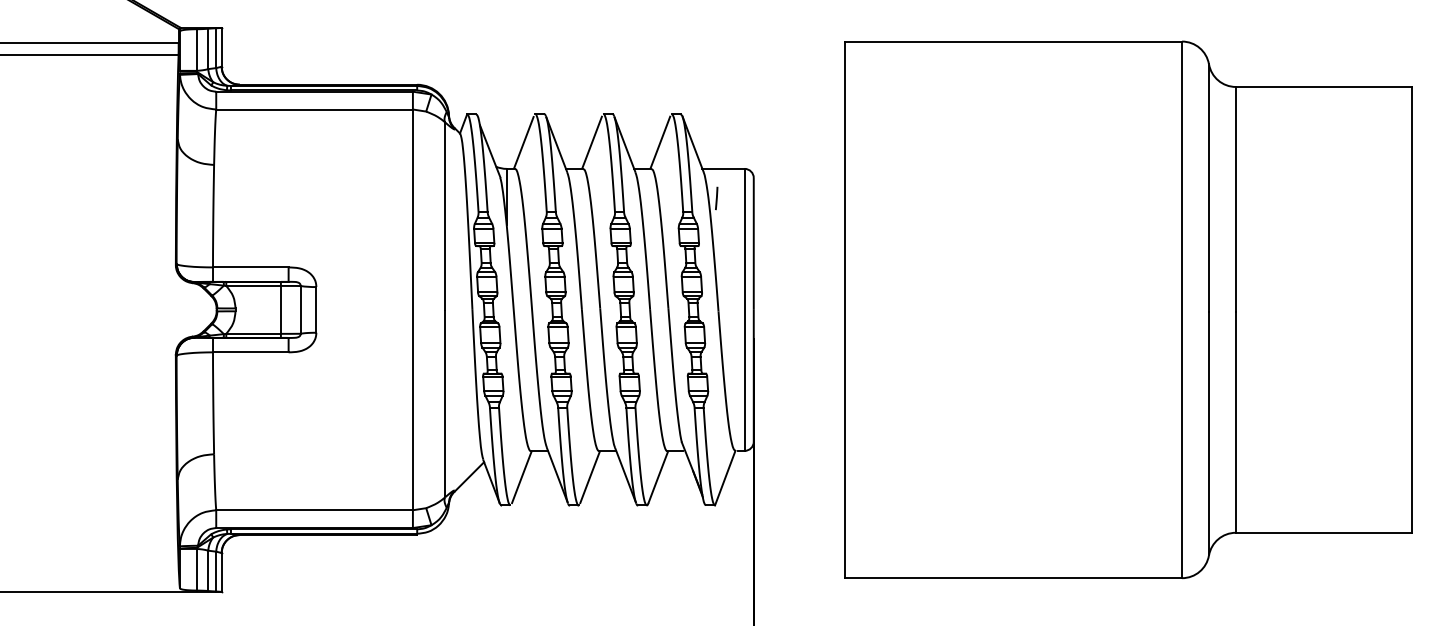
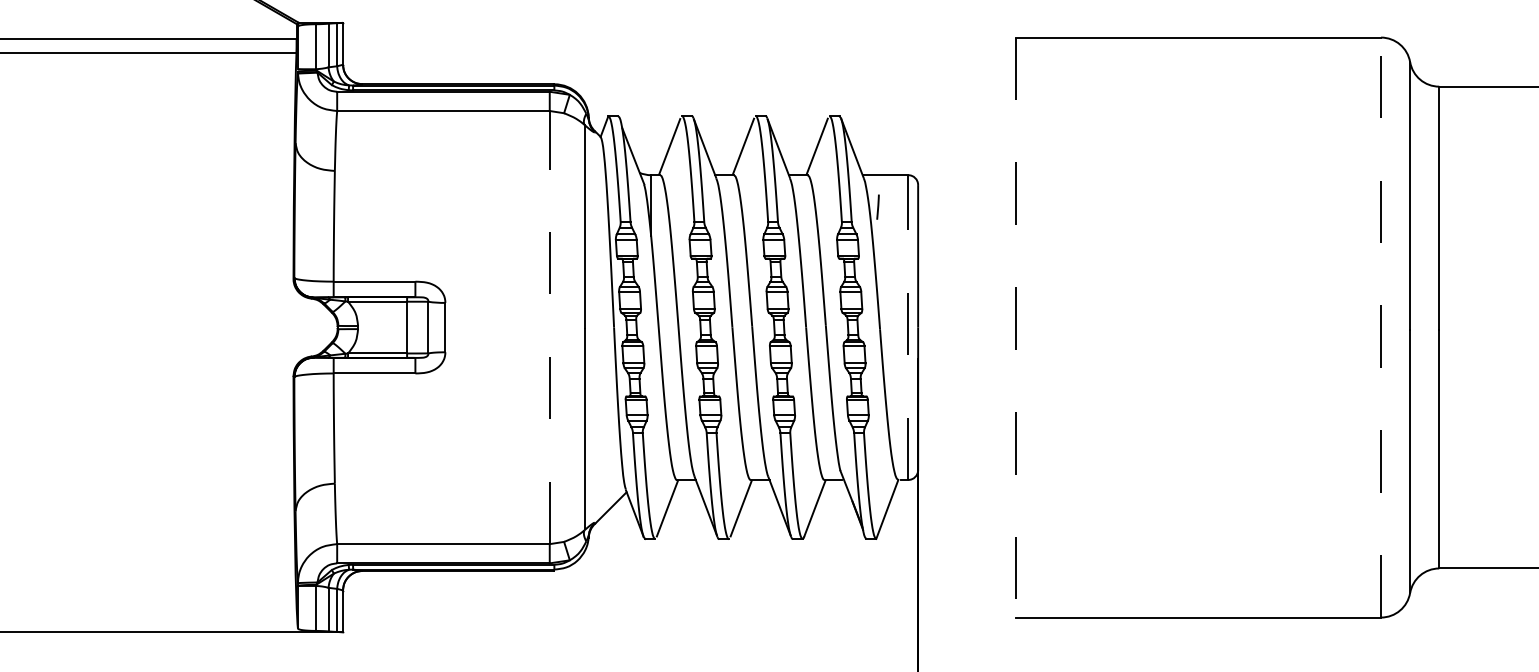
line: (412, 309) -> (549, 327), solid -> dashed
line: (744, 309) -> (908, 327), solid -> dashed
line: (1182, 309) -> (1381, 327), solid -> dashed
line: (844, 310) -> (1016, 328), solid -> dashed

